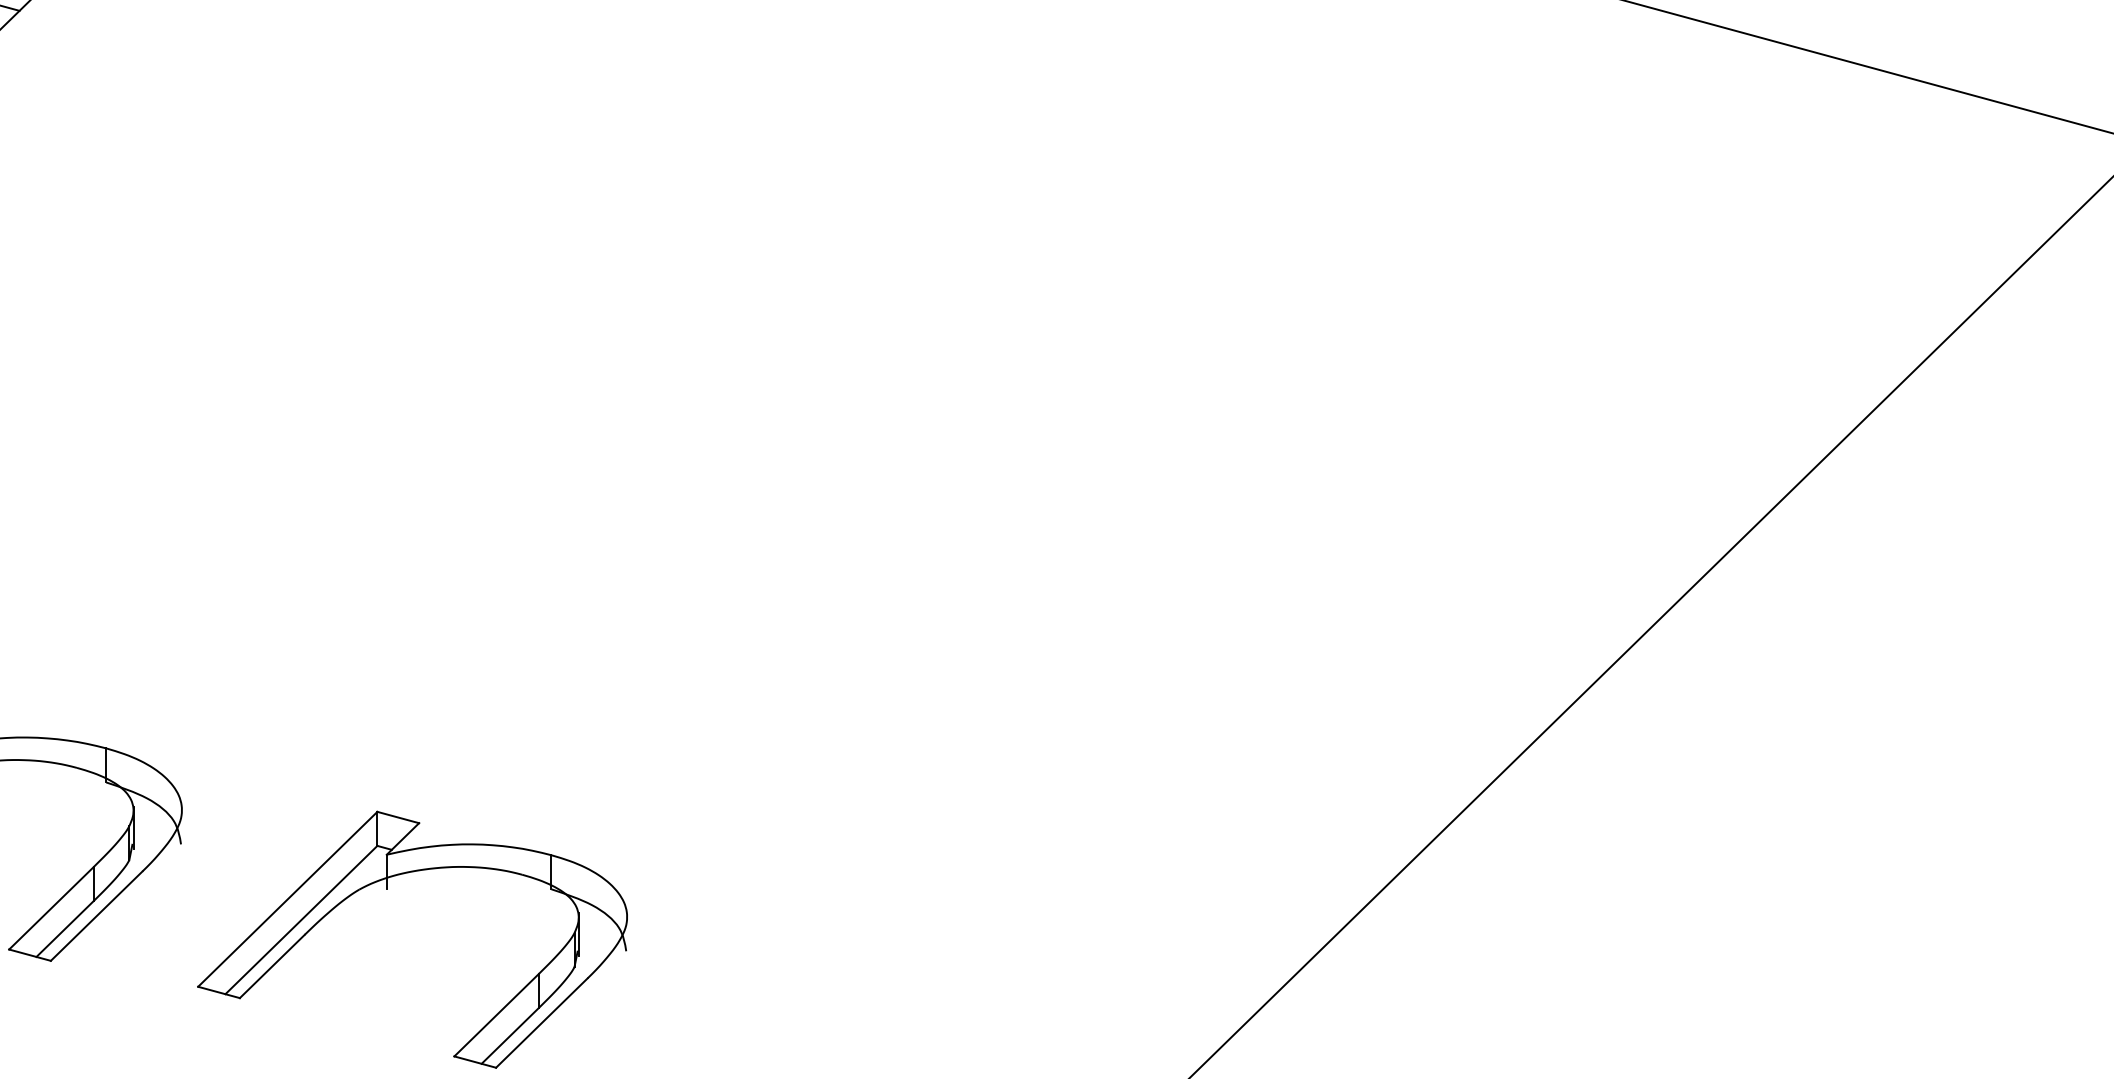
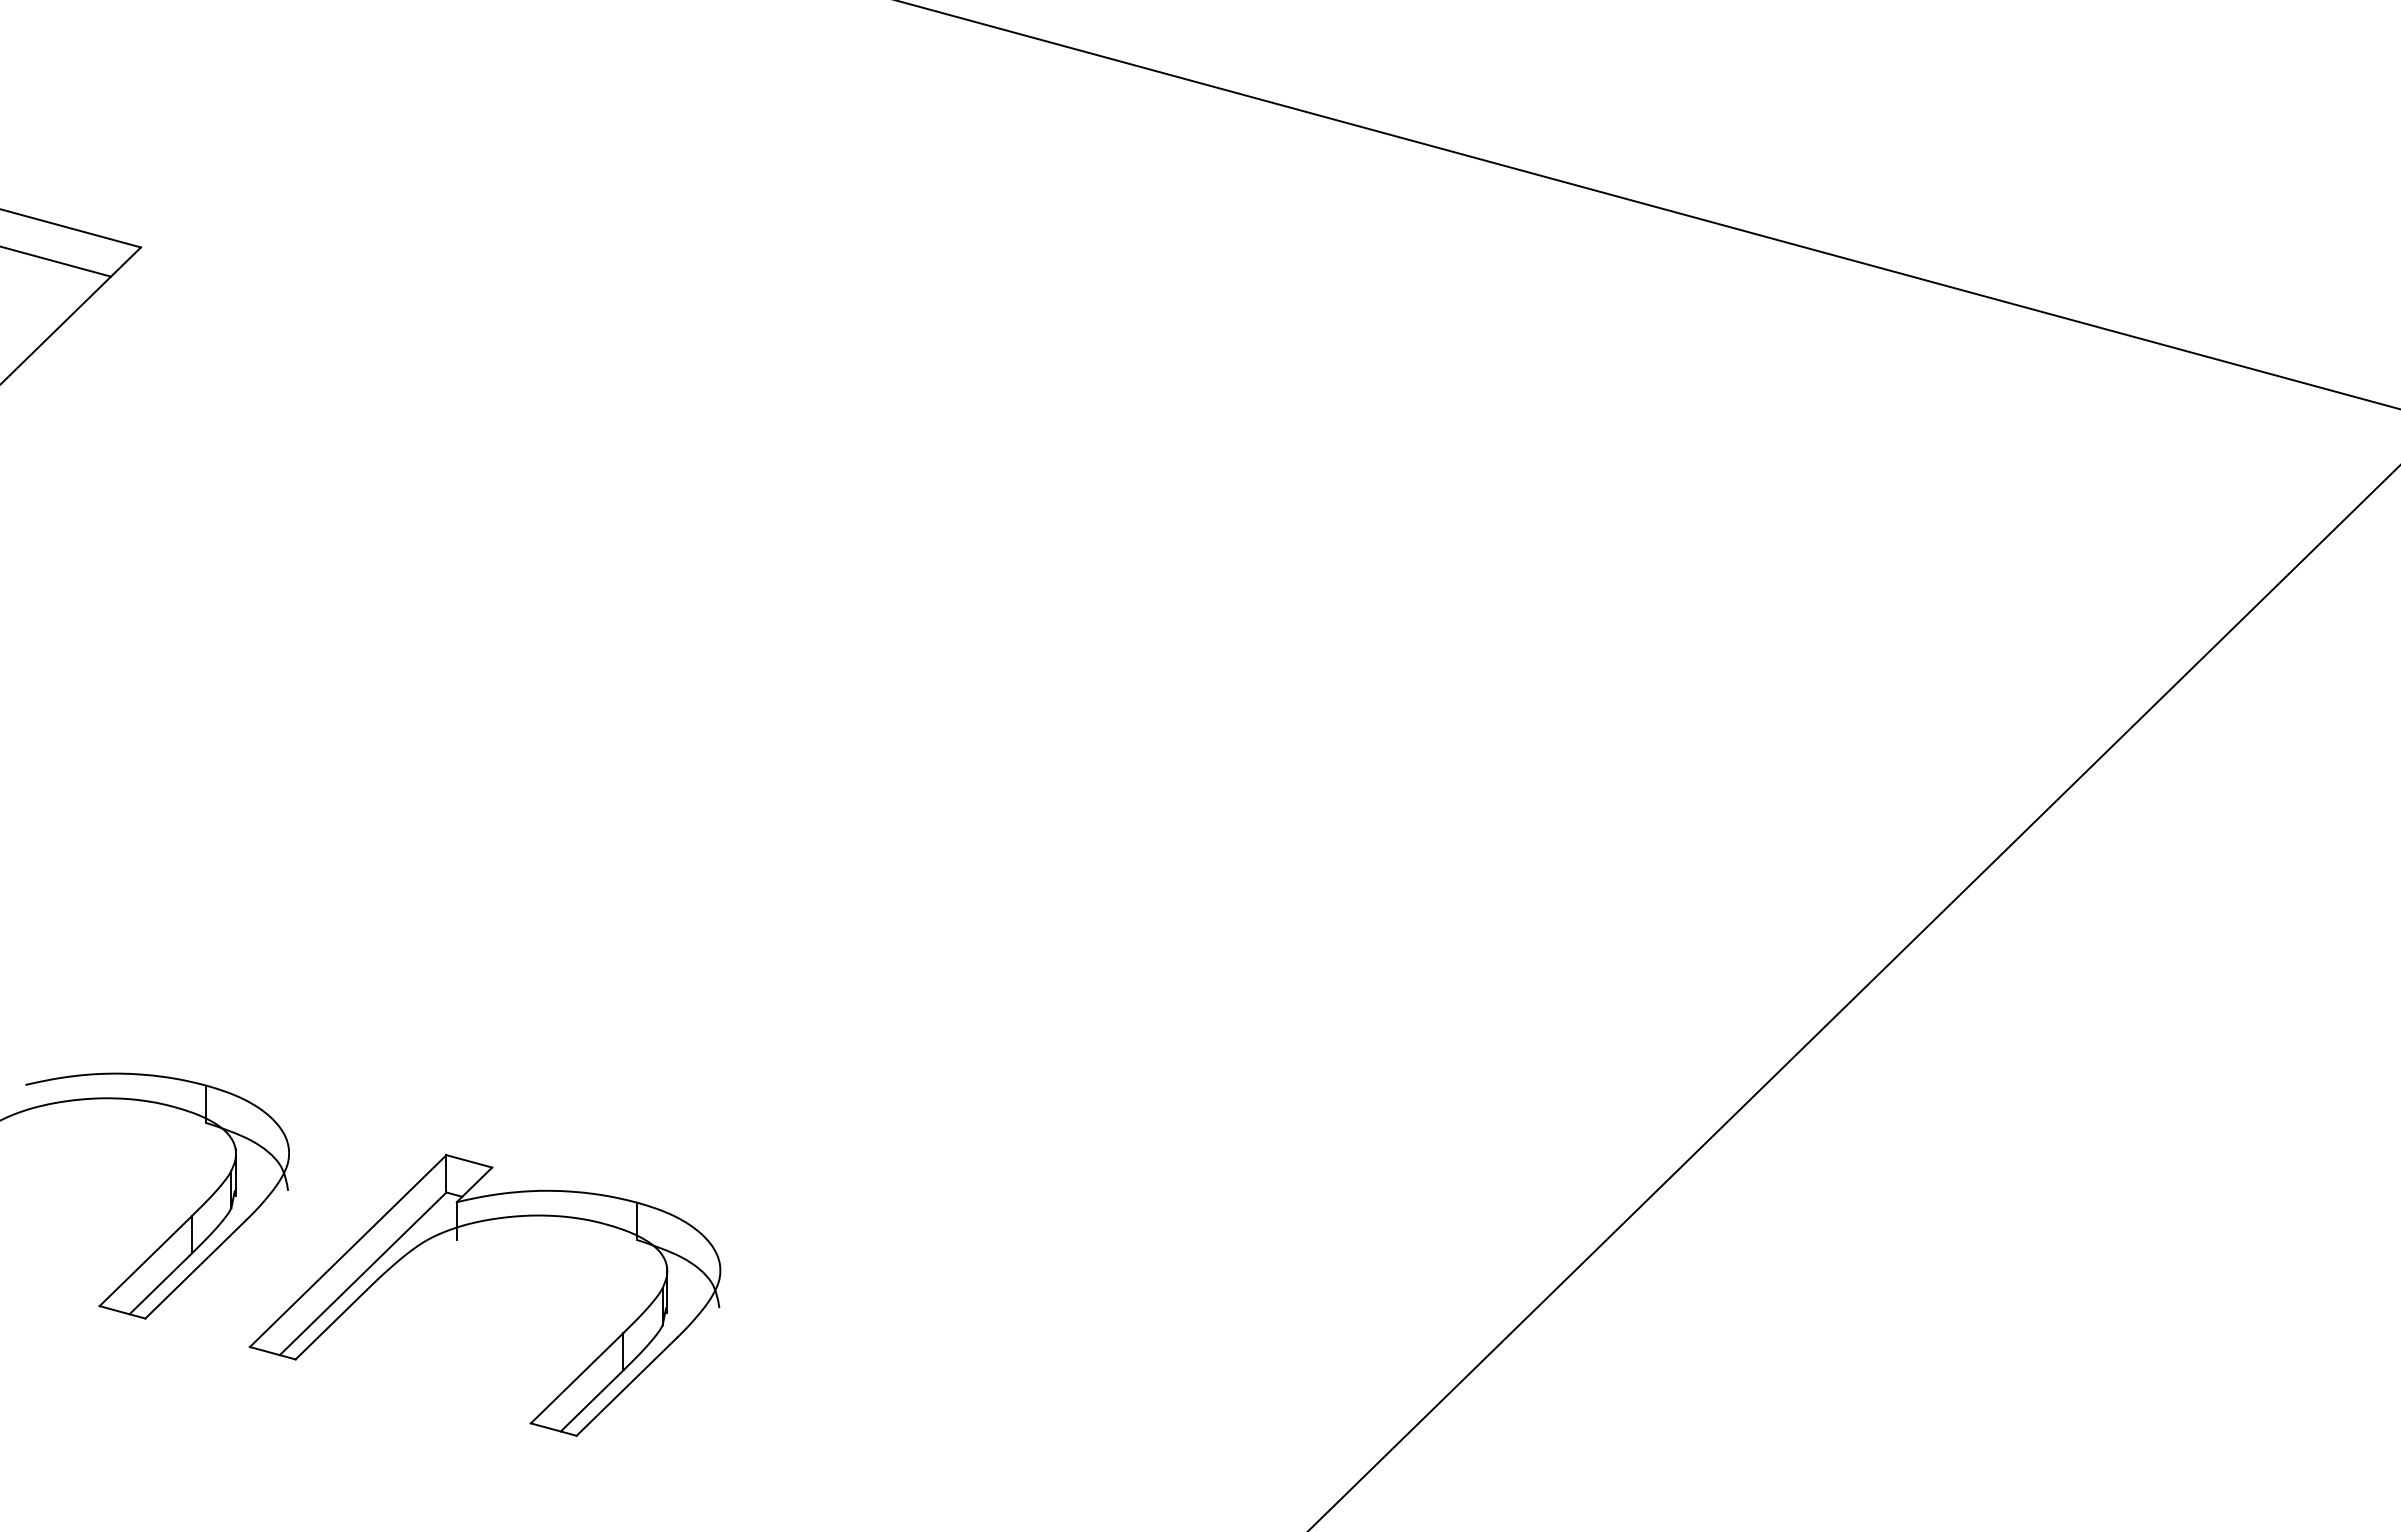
part: (387, 889) -> (457, 1240), moved

